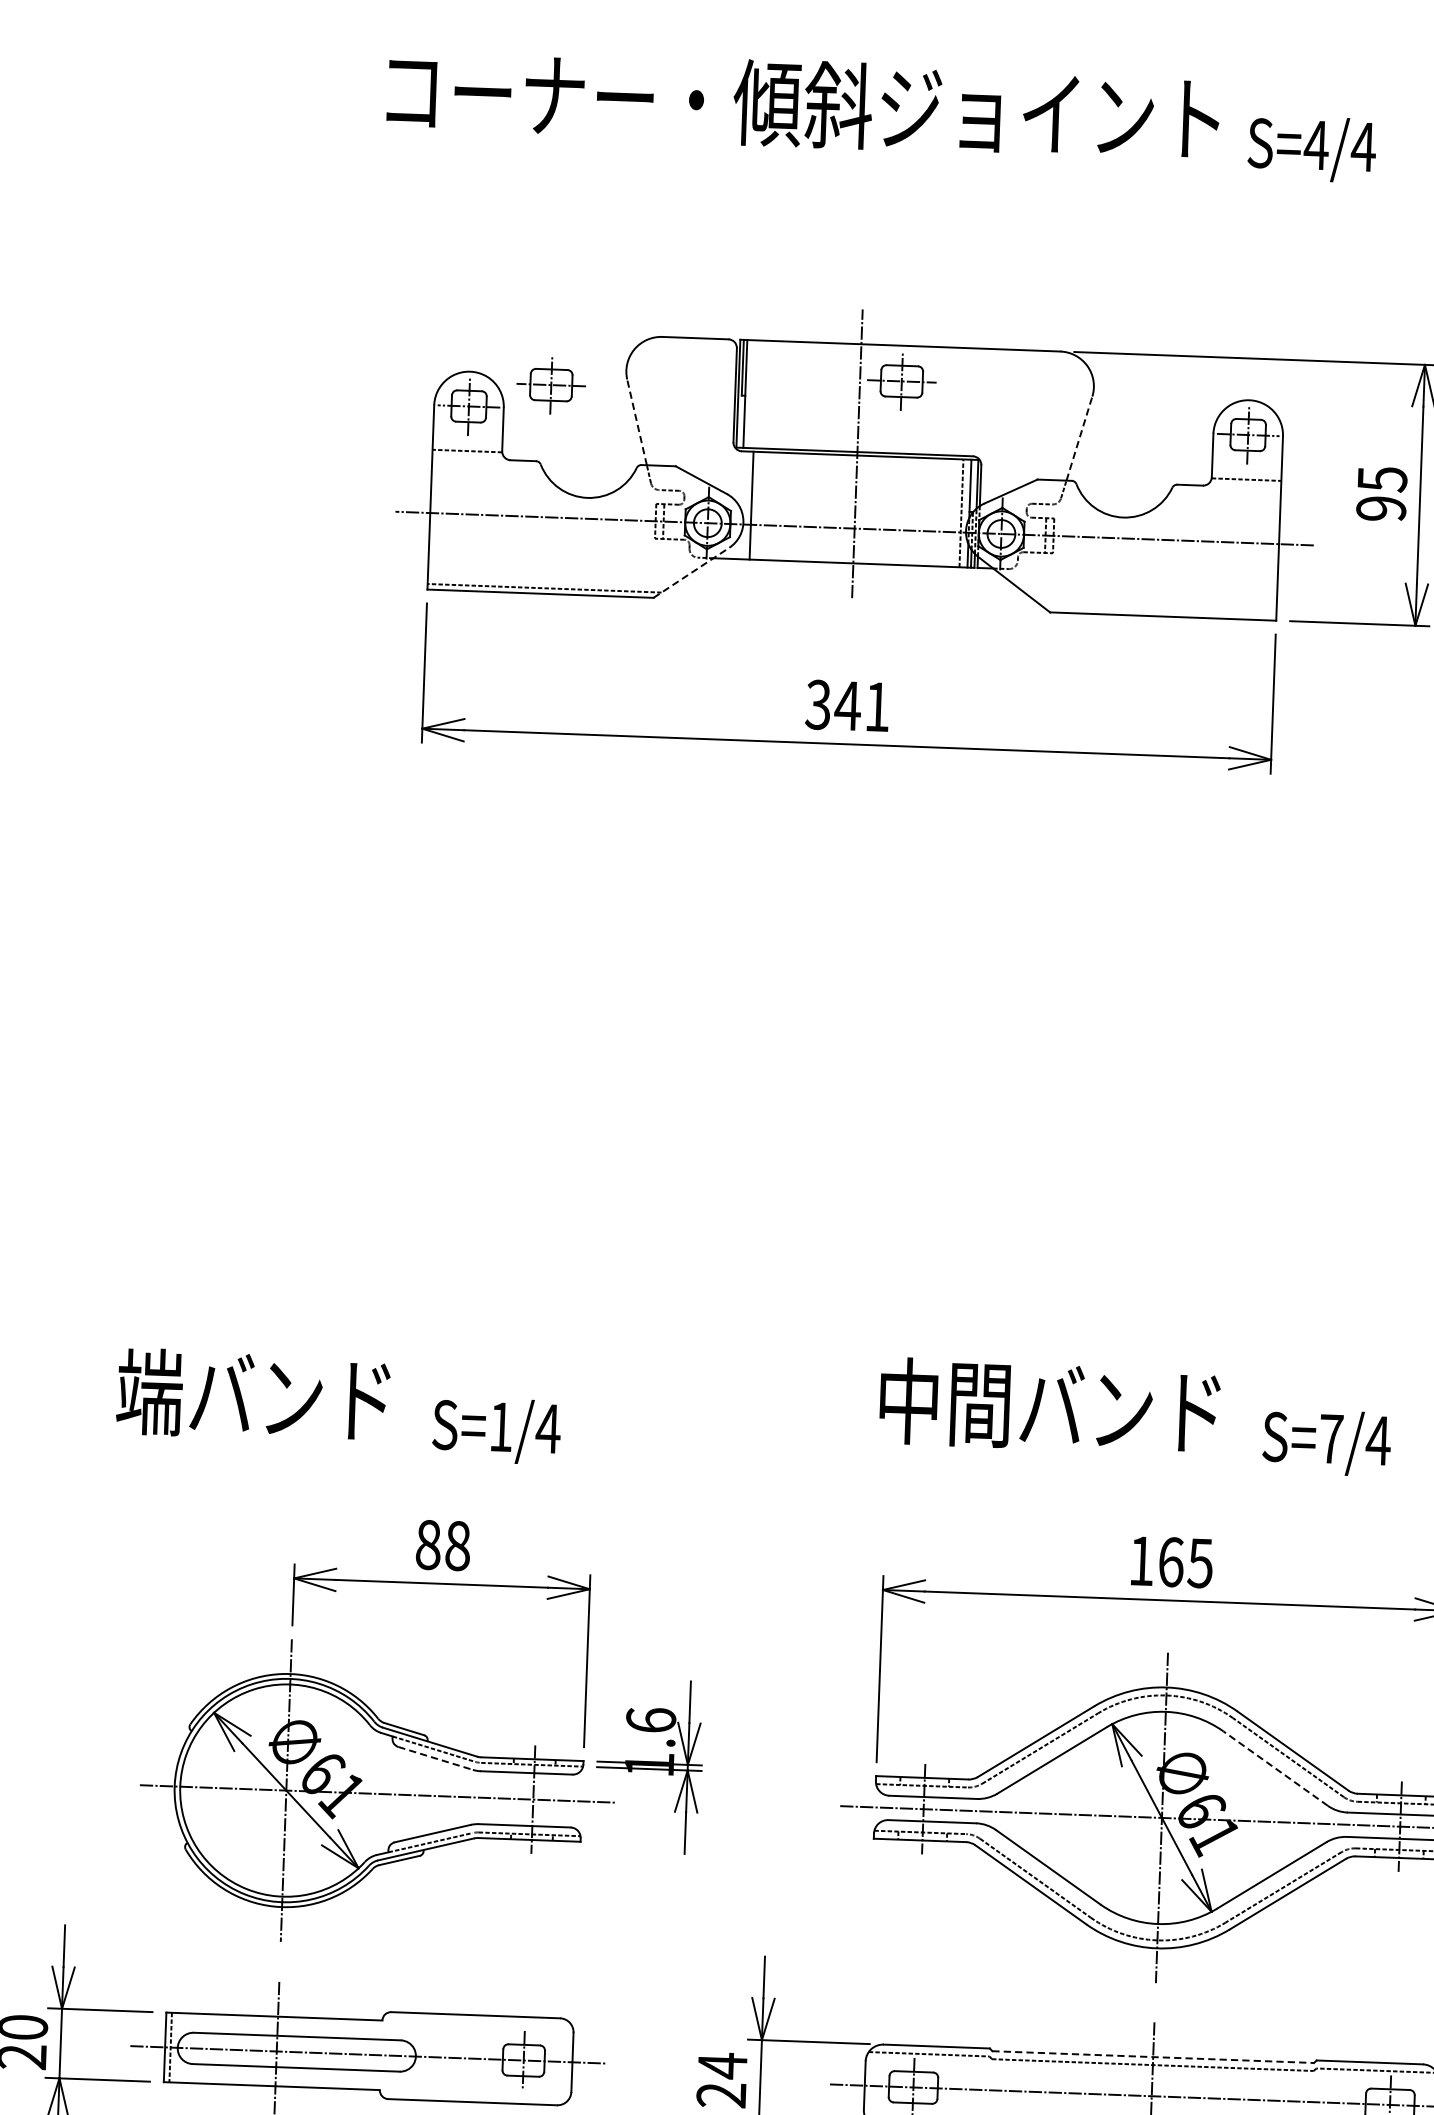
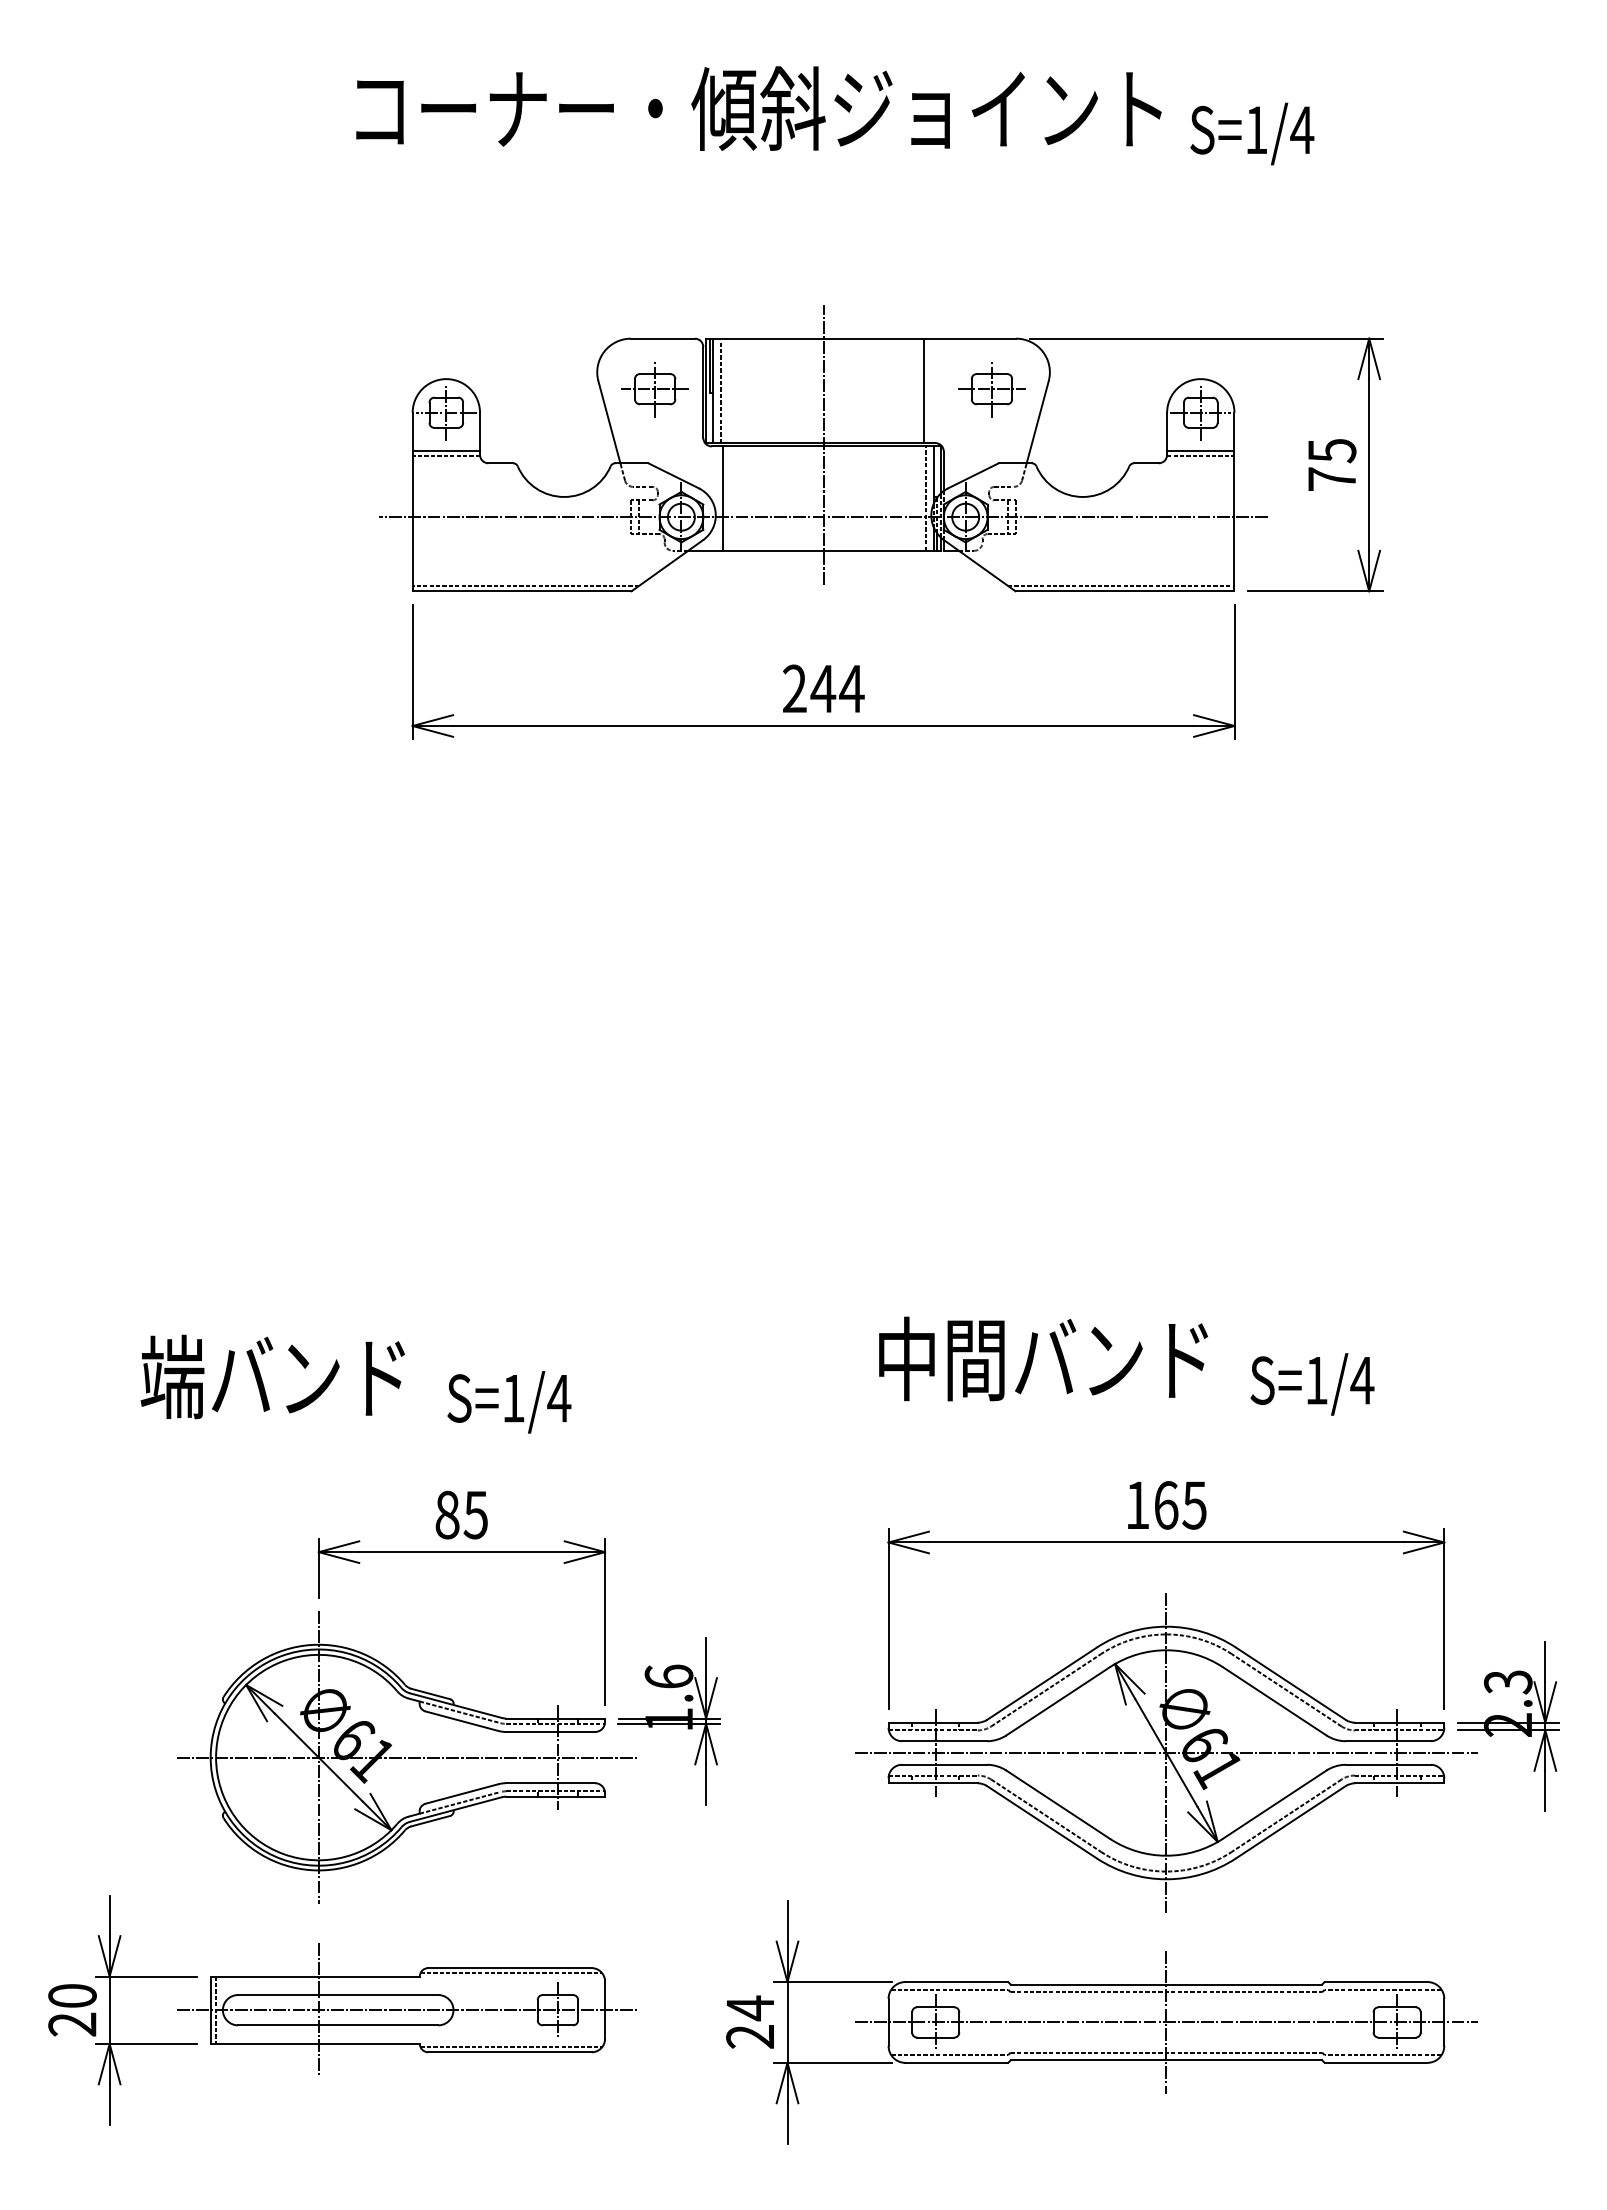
text: (1316, 144) -> (1256, 129), S=4/4 -> S=1/4
part: (901, 381) -> (991, 389), moved
part: (550, 385) -> (654, 389), moved
line: (753, 393) -> (720, 390), added
line: (963, 401) -> (924, 390), added
line: (637, 422) -> (609, 422), dashed -> solid
line: (1079, 438) -> (1037, 422), dashed -> solid
line: (467, 445) -> (446, 450), added
line: (1246, 474) -> (1200, 450), added
text: (1380, 508) -> (1331, 479), 95 -> 75
line: (691, 572) -> (667, 565), dashed -> solid
line: (1159, 610) -> (1121, 585), added
text: (848, 706) -> (823, 689), 341 -> 244
text: (1331, 1438) -> (1316, 1380), S=7/4 -> S=1/4
text: (457, 1545) -> (475, 1514), 88 -> 85
line: (435, 1758) -> (461, 1721), dashed -> solid
line: (1275, 1768) -> (1274, 1701), dashed -> solid
line: (477, 2020) -> (511, 1973), added
line: (1153, 2057) -> (1166, 1984), dashed -> solid
line: (474, 2096) -> (511, 2046), added

